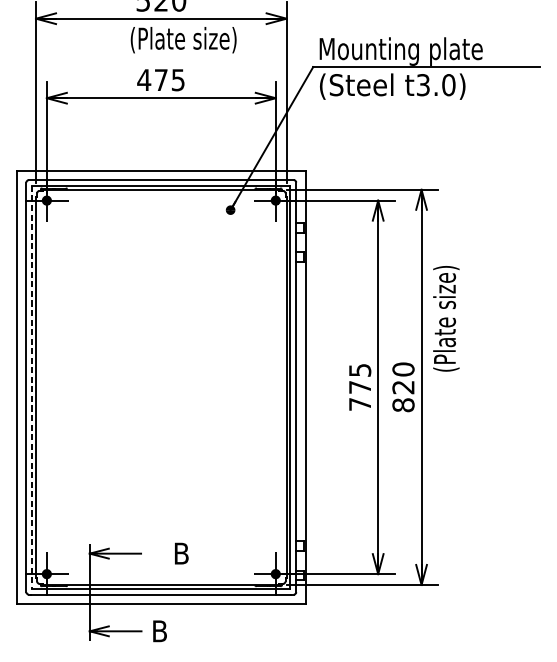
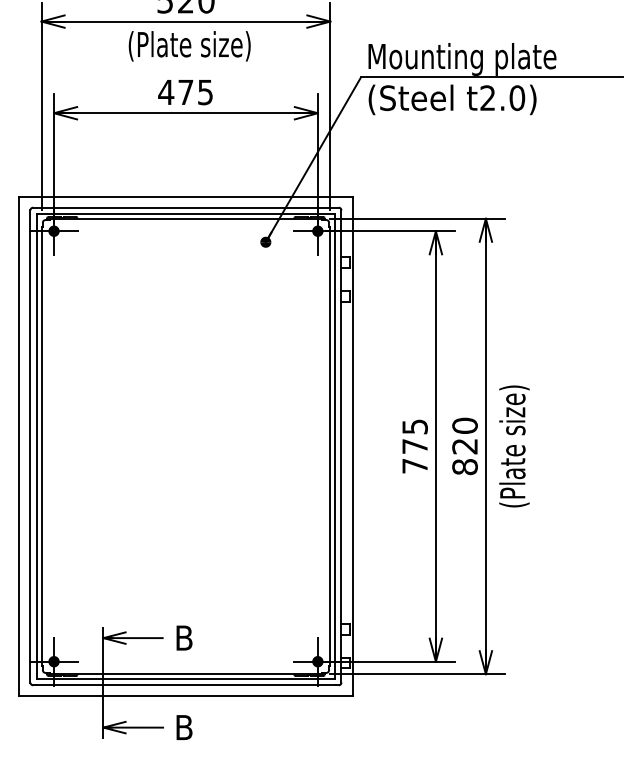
text: (183, 40) -> (189, 46), moved
text: (422, 85) -> (487, 98), t3.0) -> t2.0)
text: (446, 318) -> (514, 446), moved
line: (32, 387) -> (37, 446), dashed -> solid
text: (181, 553) -> (184, 637), moved

